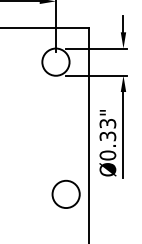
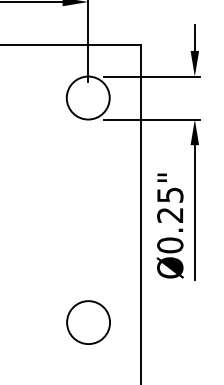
text: (107, 130) -> (169, 205), Ø0.33" -> Ø0.25"
circle: (65, 193) -> (87, 321), moved

